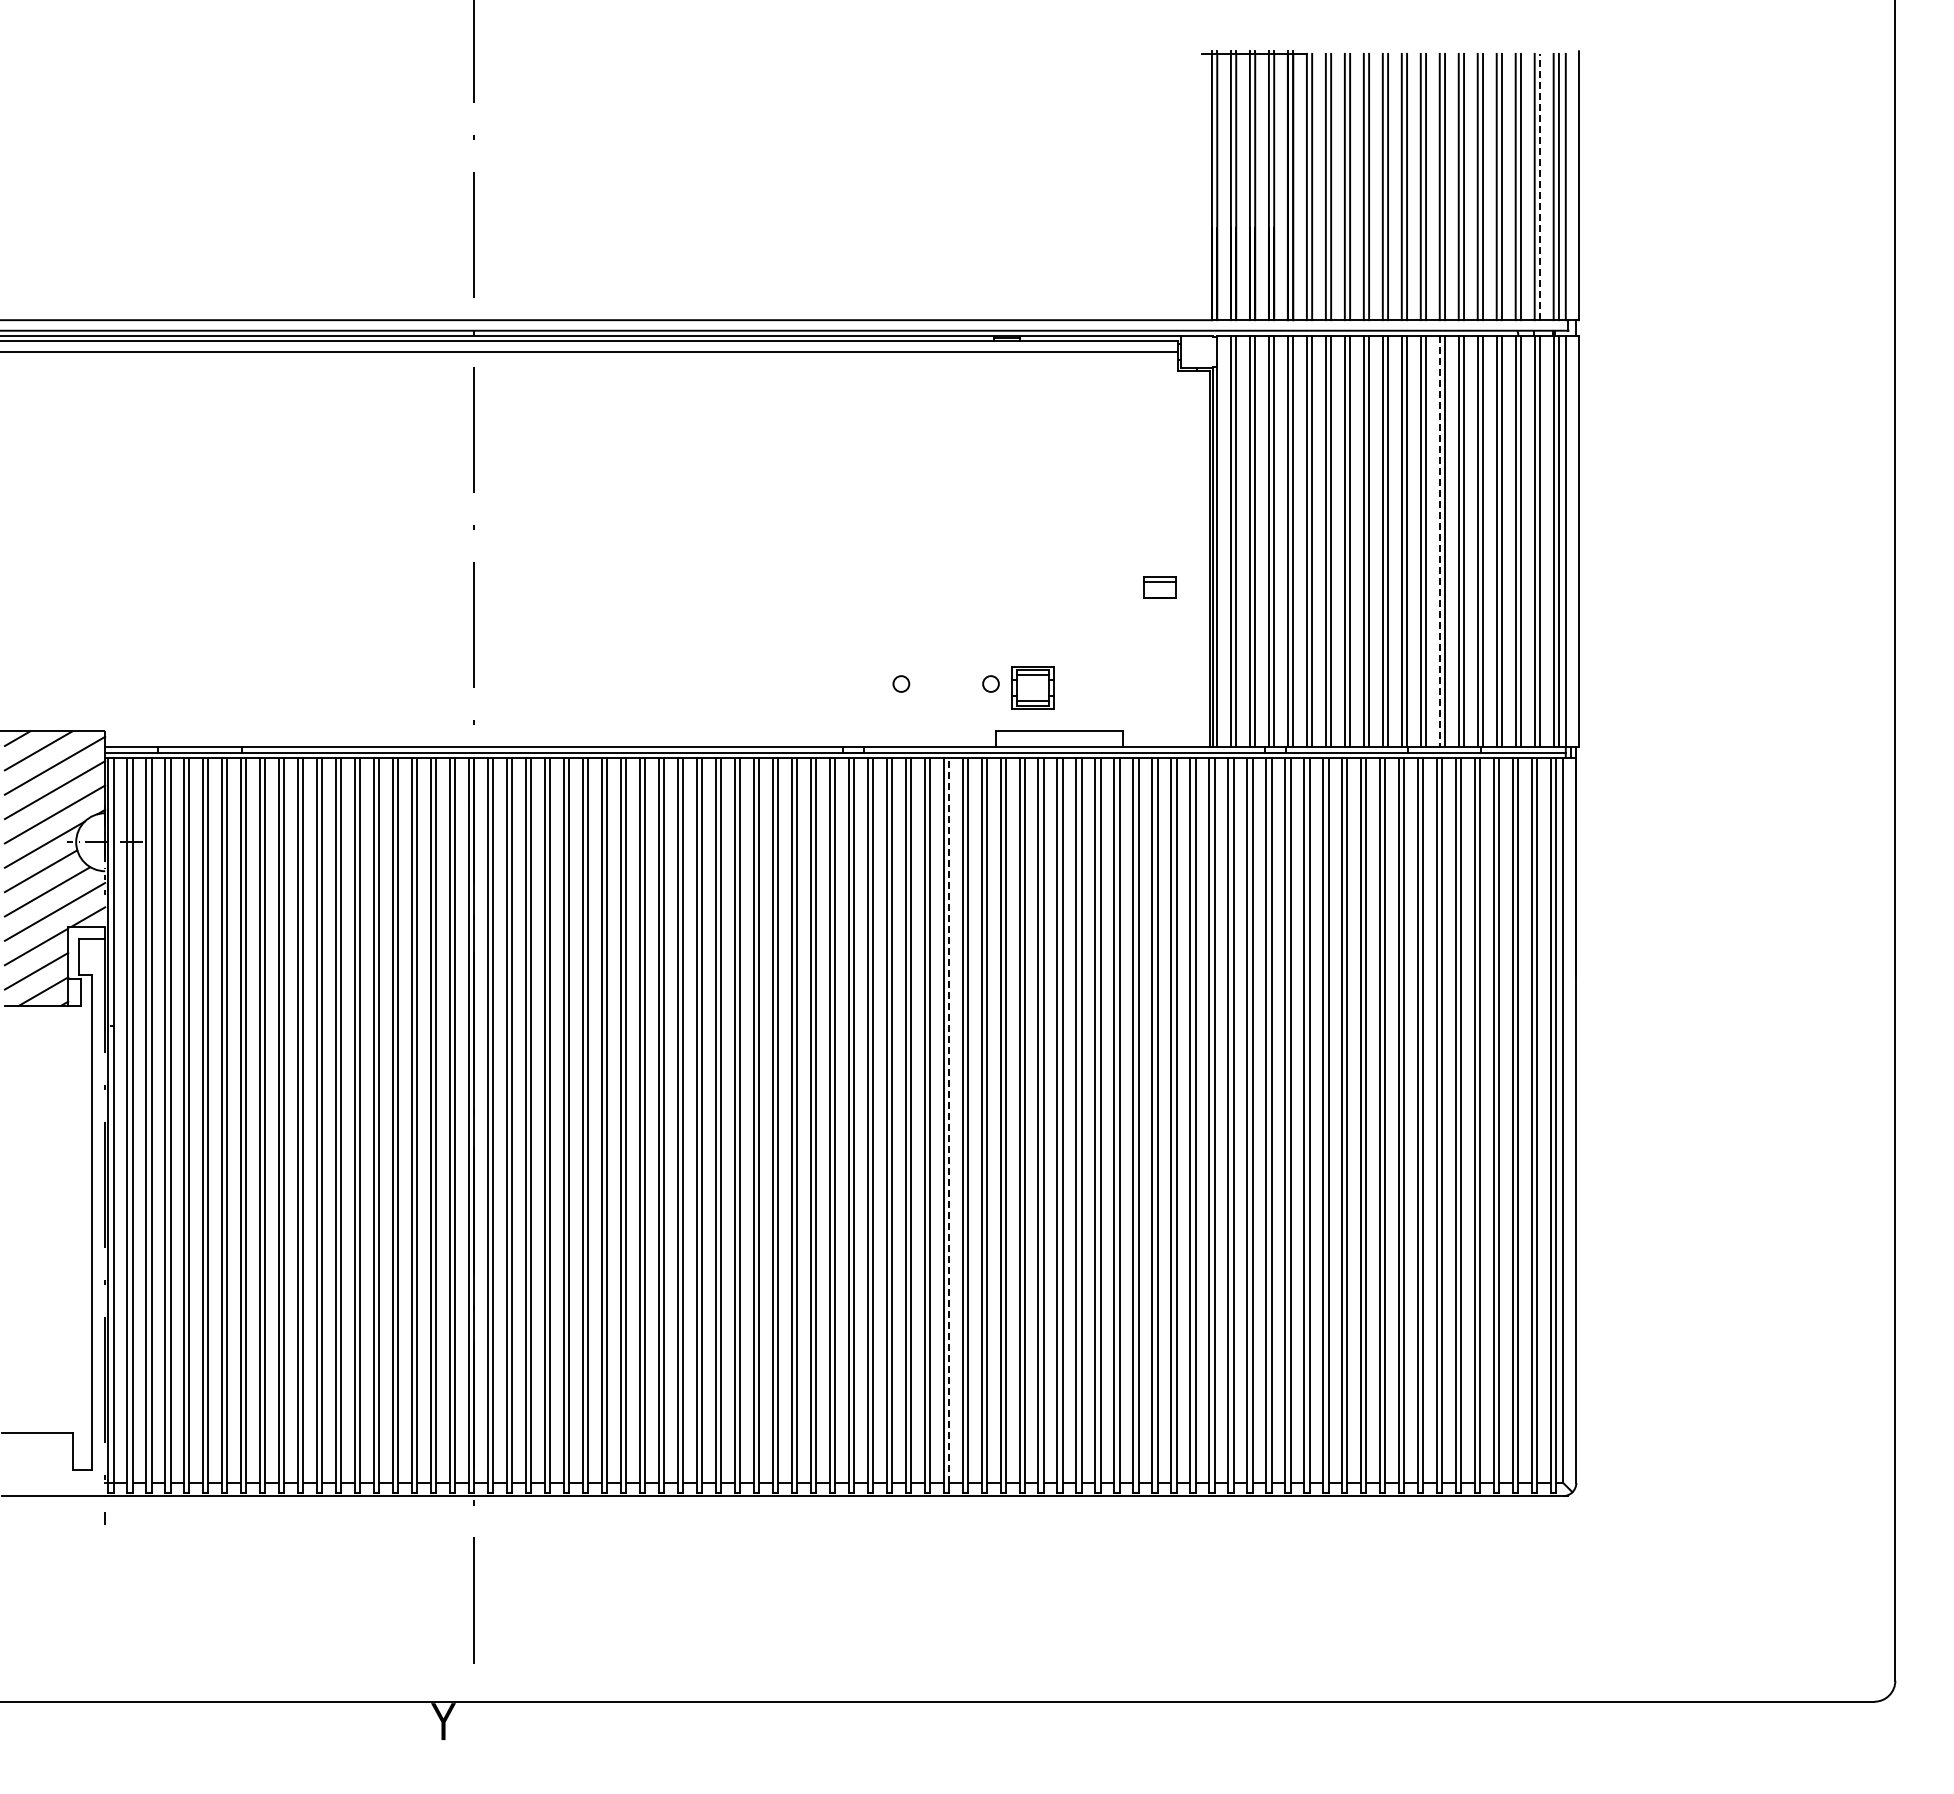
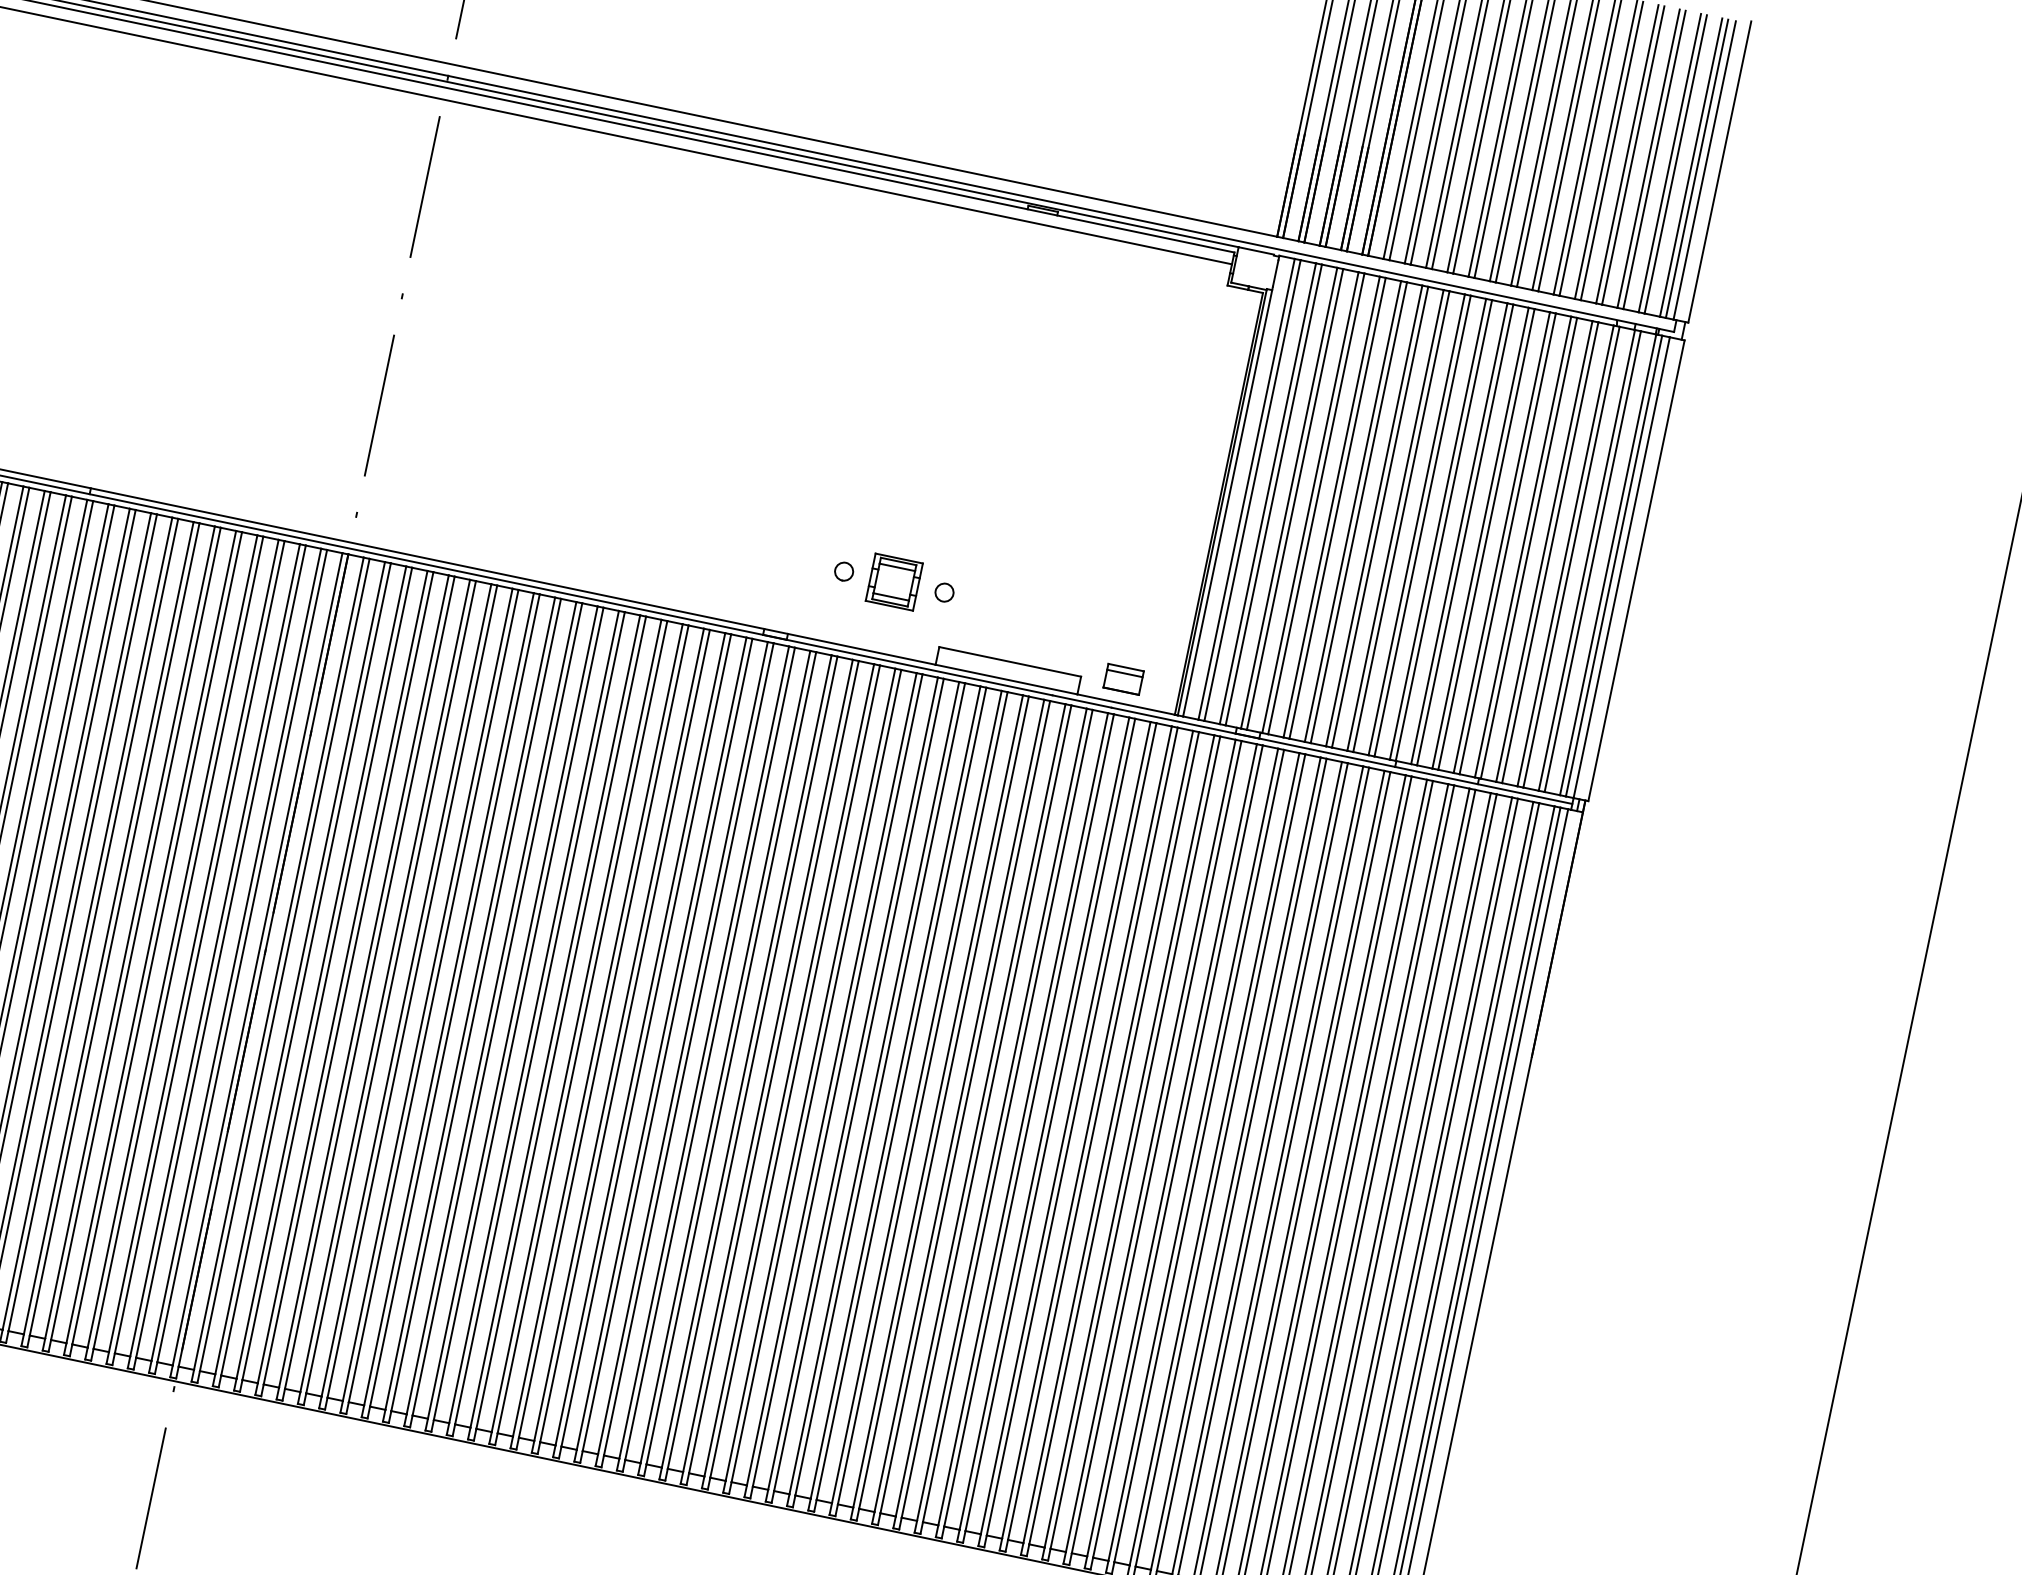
line: (1539, 186) -> (1675, 163), dashed -> solid
line: (1439, 541) -> (1480, 537), dashed -> solid
part: (1159, 587) -> (1123, 679), moved
part: (1032, 687) -> (893, 581), moved
line: (948, 1120) -> (794, 1071), dashed -> solid

